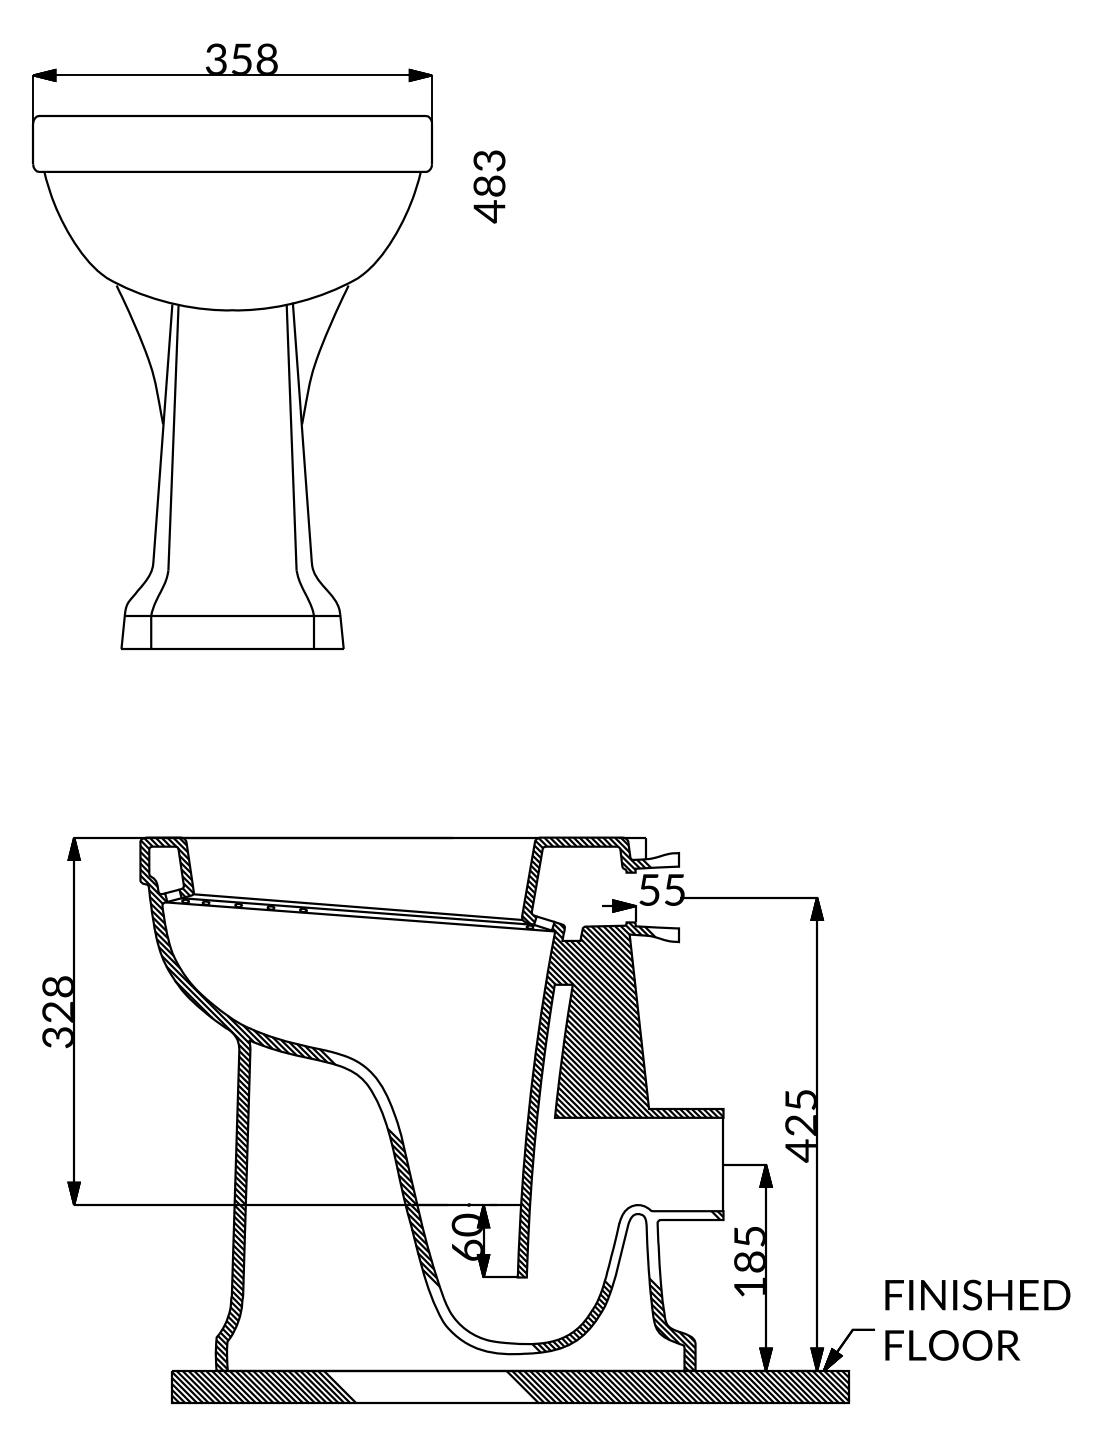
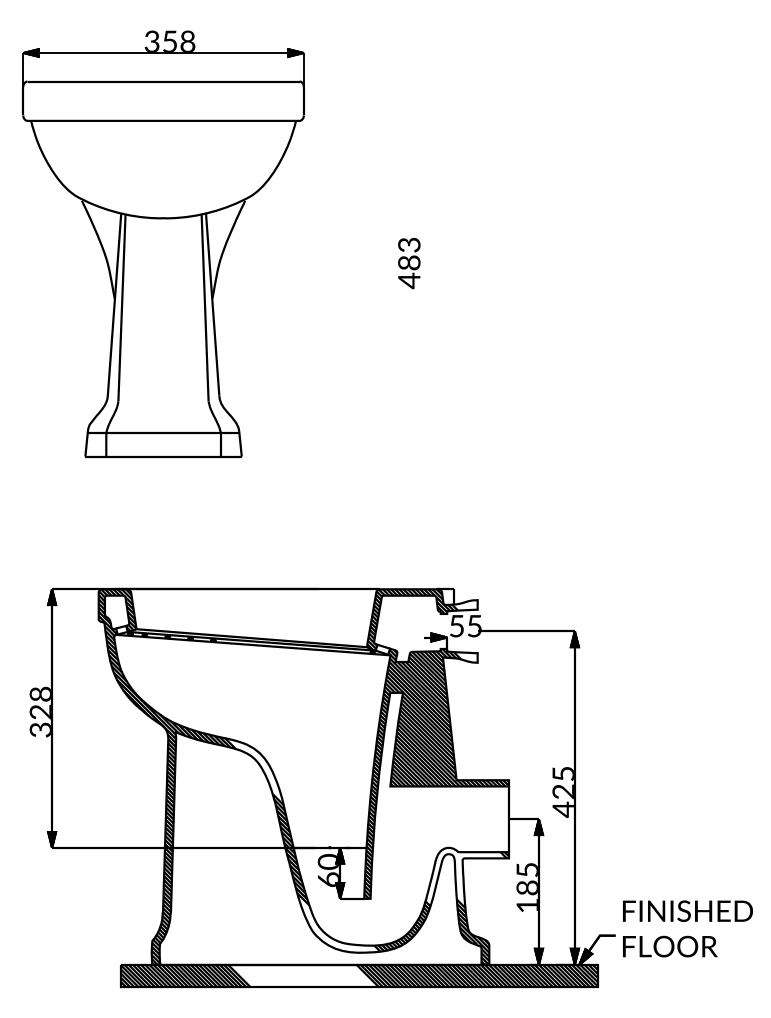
text: (489, 186) -> (409, 263), moved

